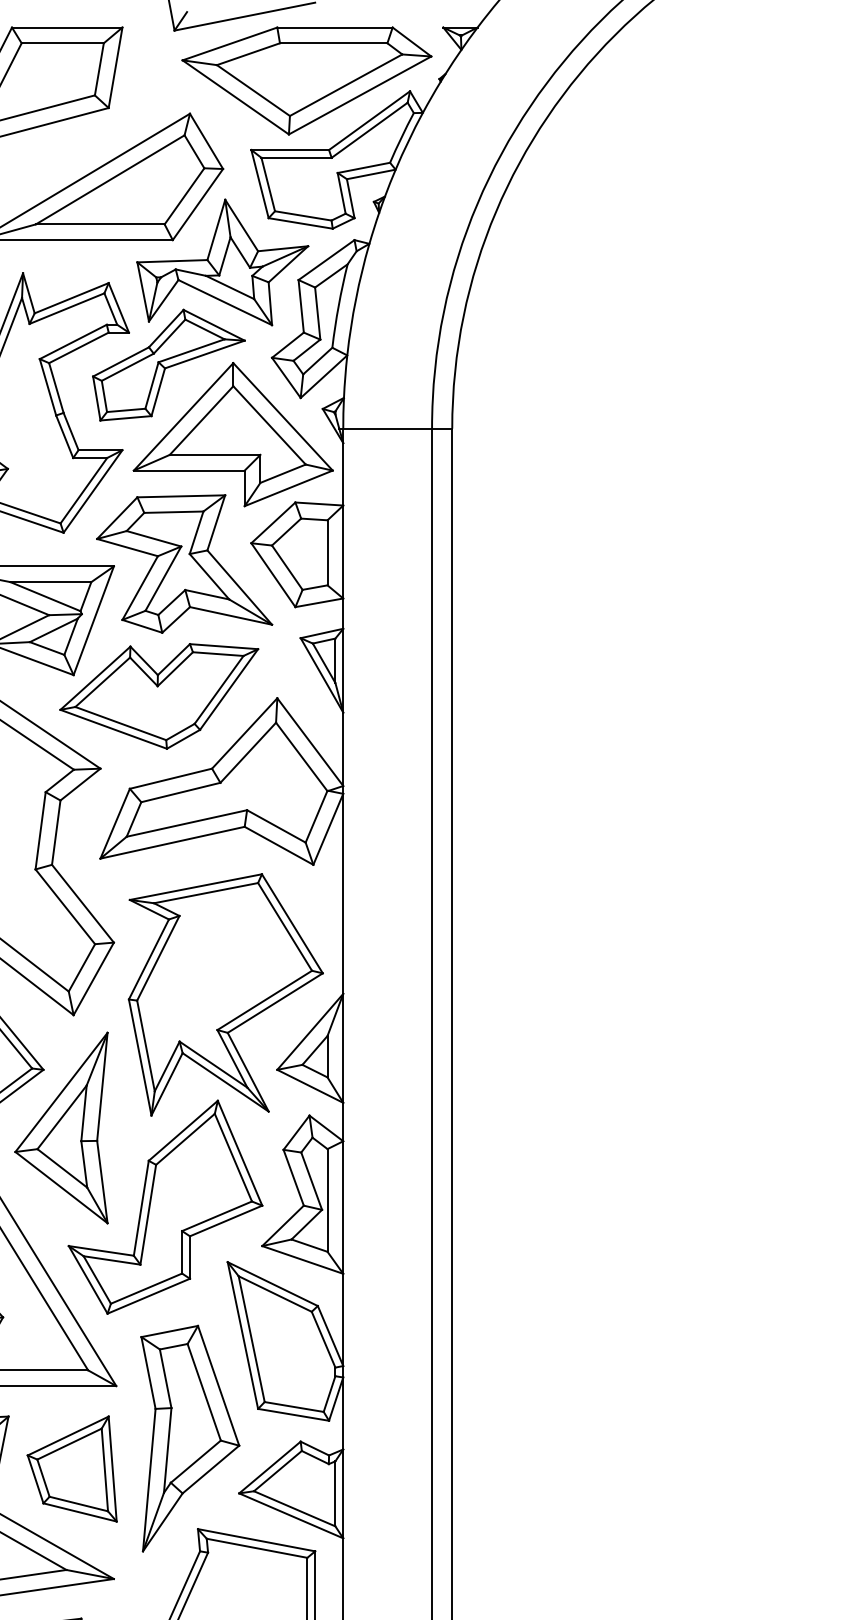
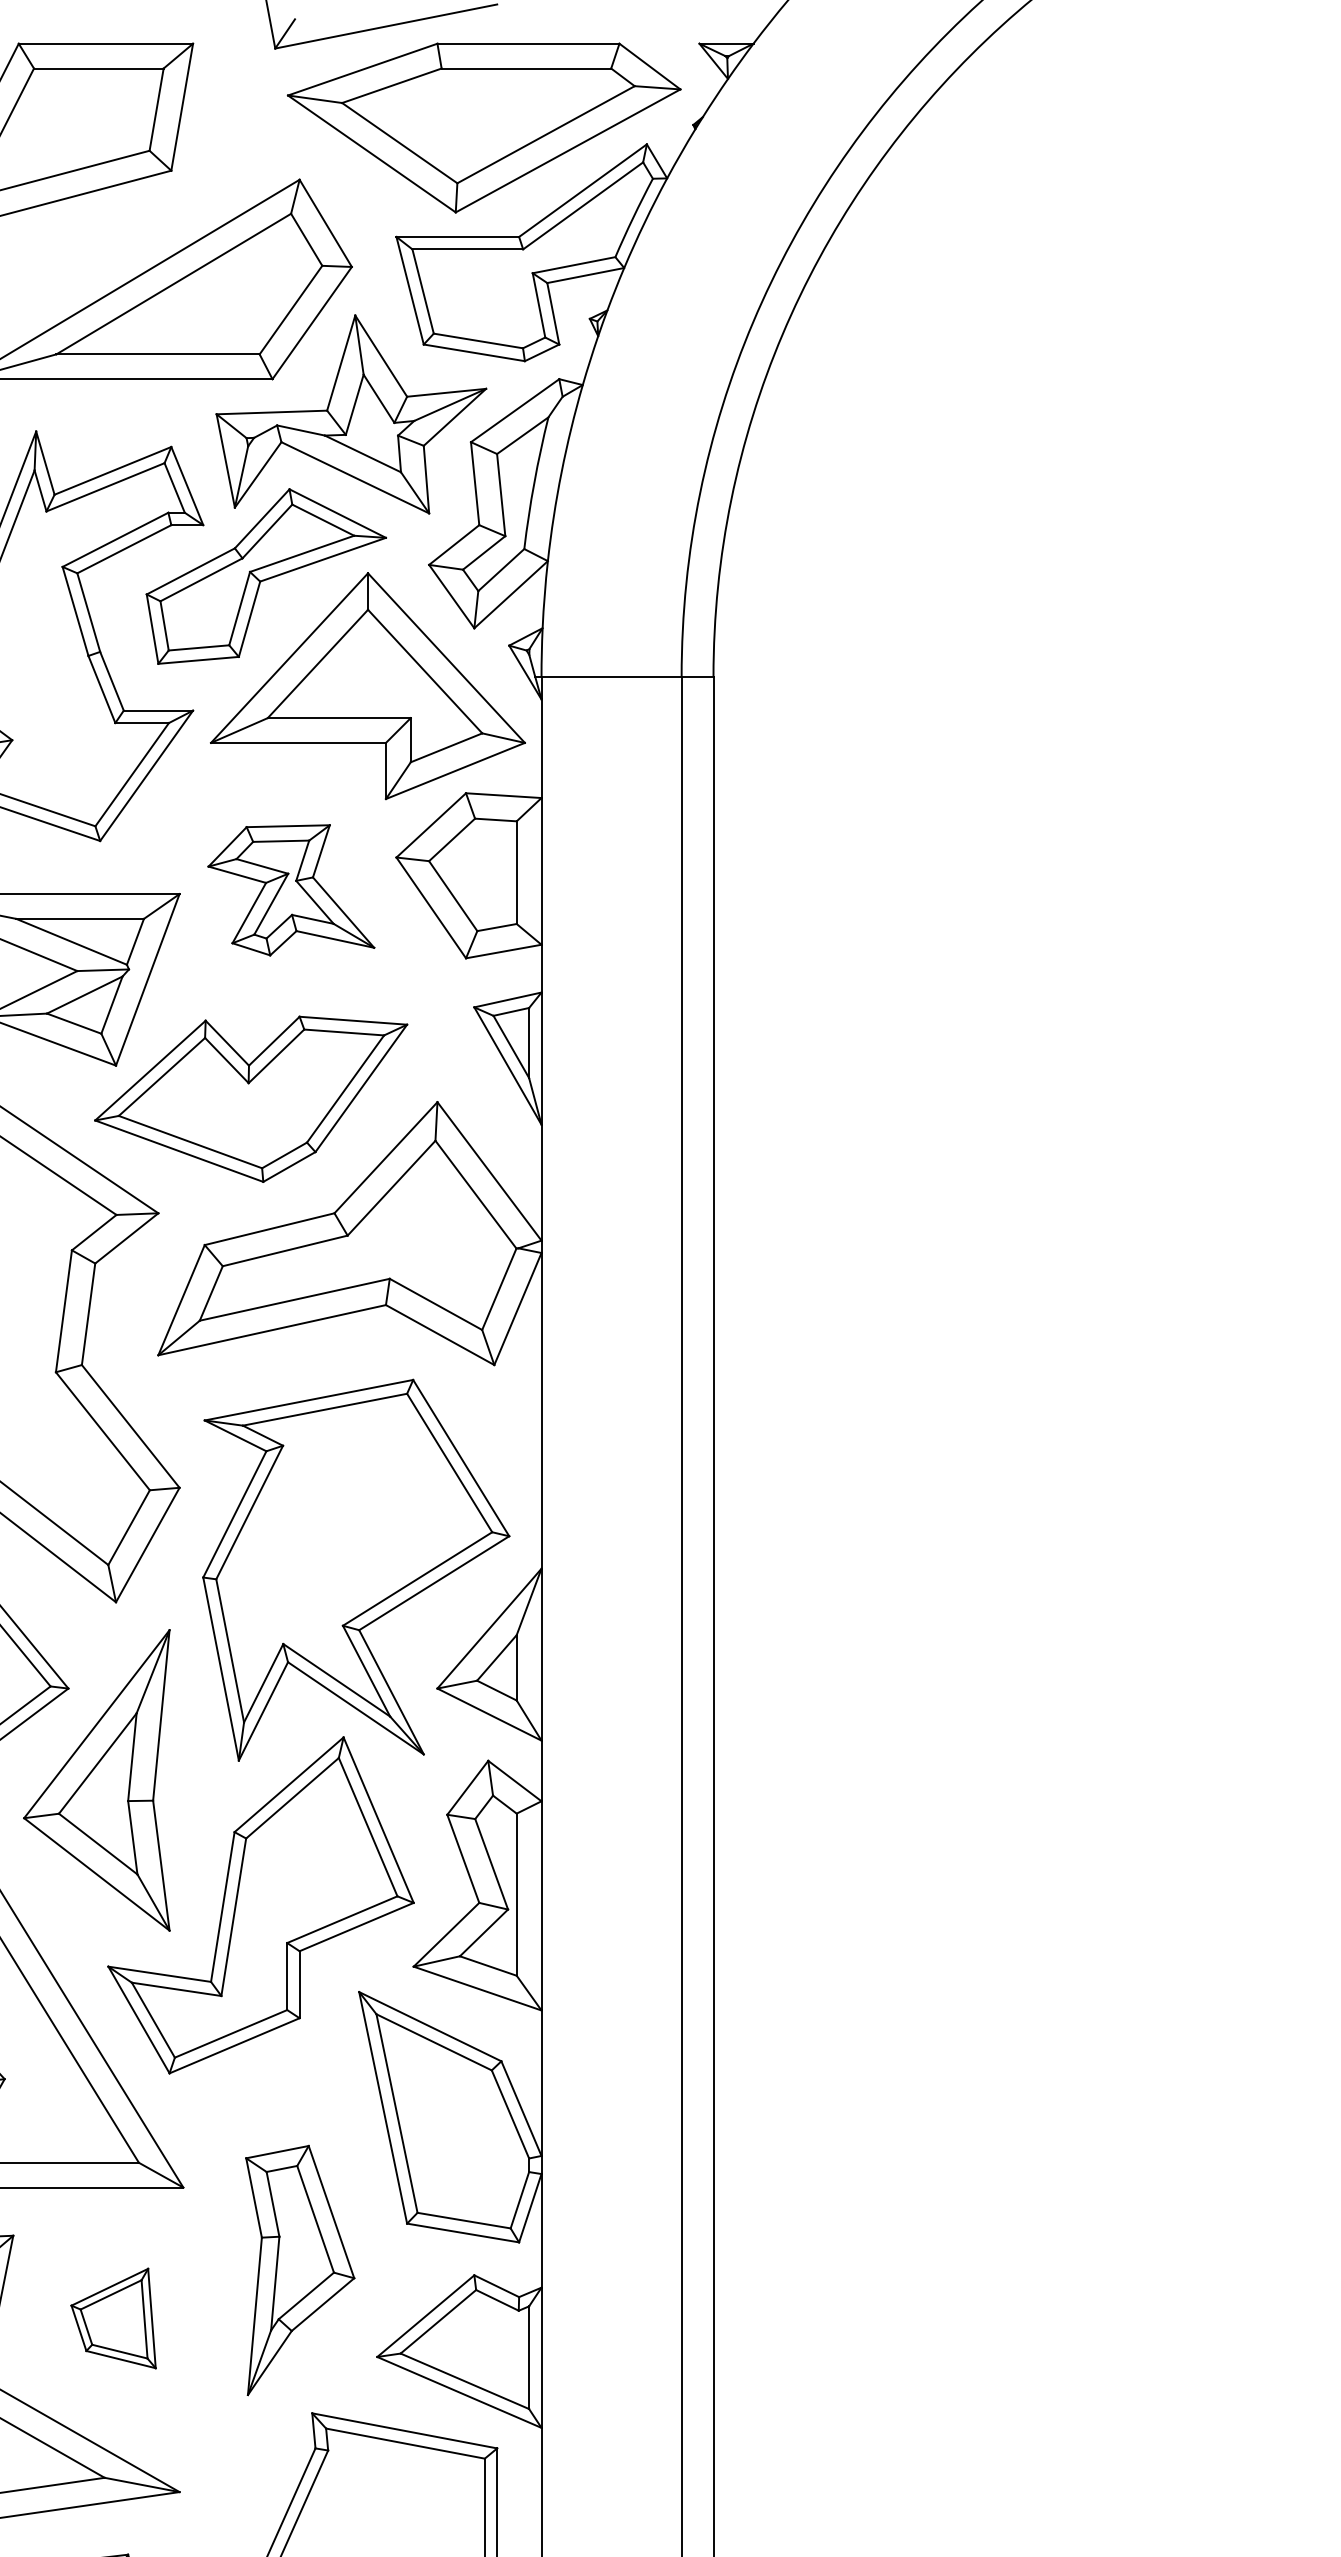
part: (184, 563) -> (290, 889), size x0.6
part: (190, 1438) -> (300, 2270), size x0.7
part: (71, 1468) -> (112, 2317), size x0.6

